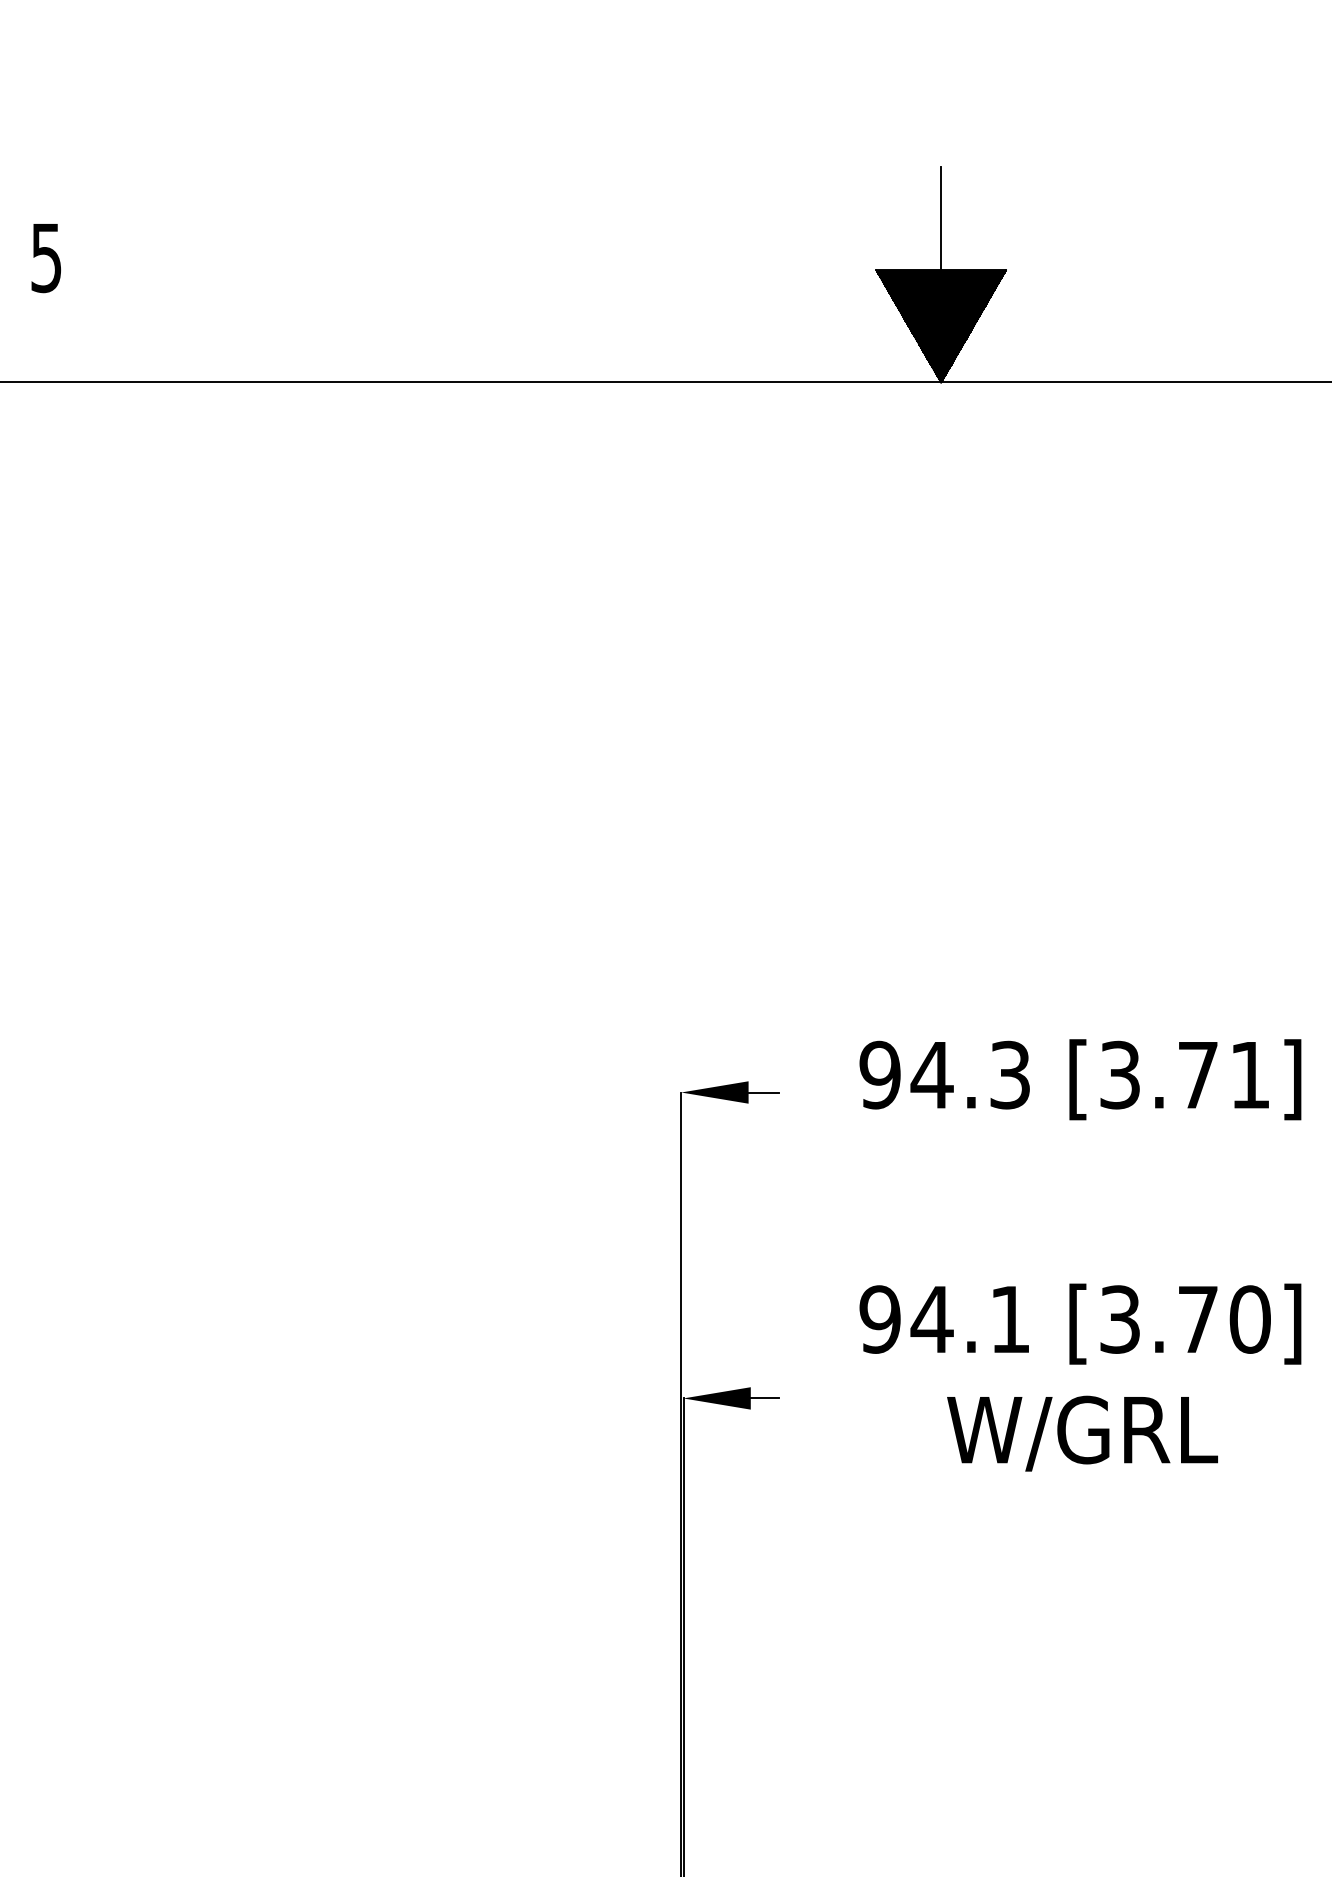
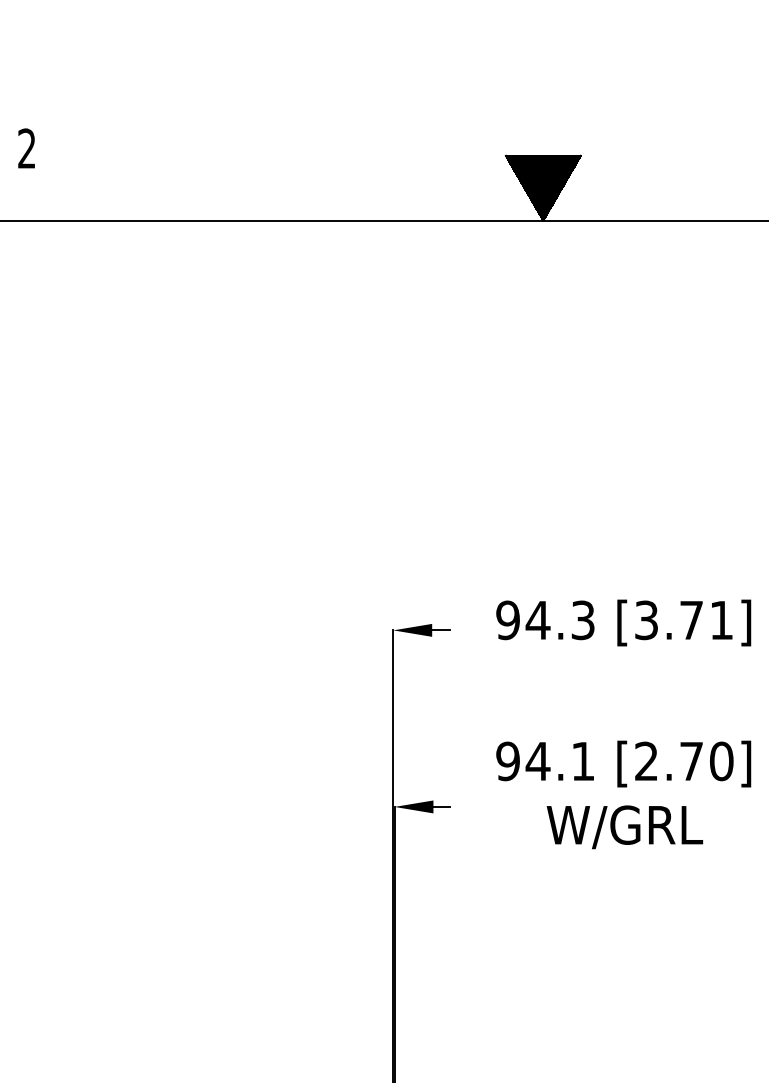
line: (941, 217) -> (543, 125), removed
text: (45, 257) -> (26, 148), 5 -> 2
text: (1119, 1319) -> (646, 761), [3.70] -> [2.70]

